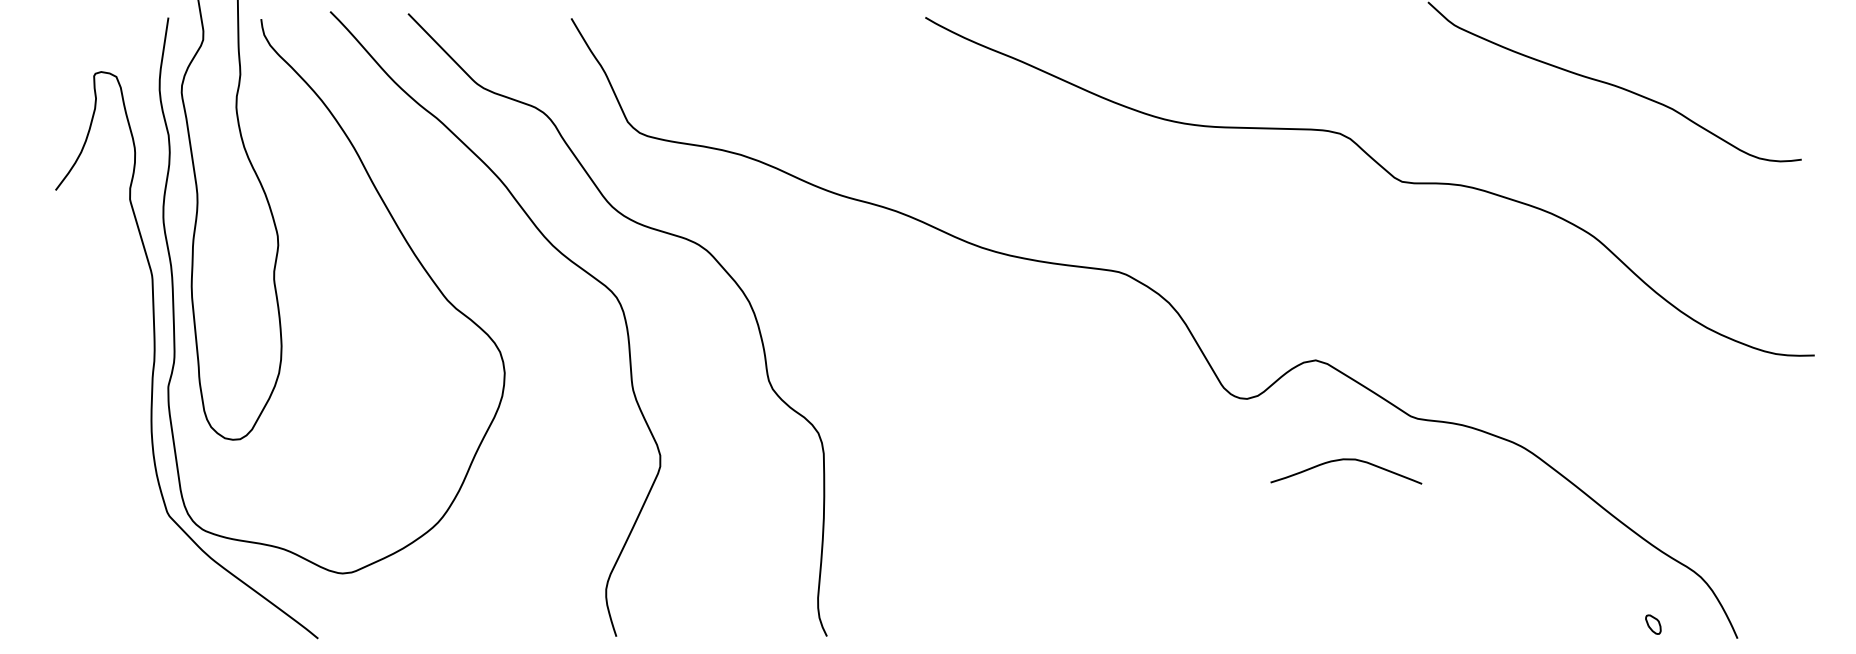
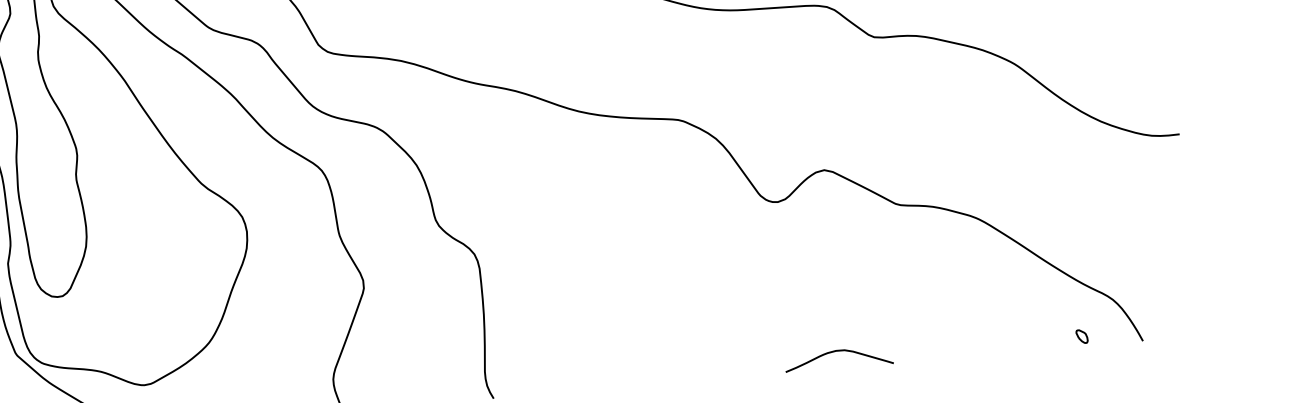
curve: (1346, 460) -> (838, 351), moved

